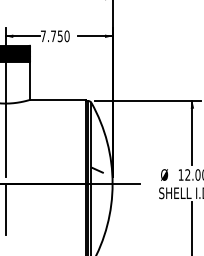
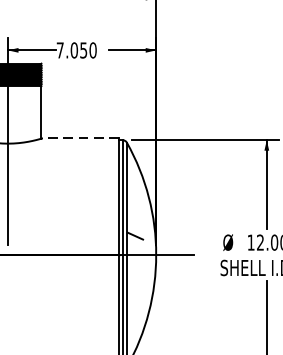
text: (53, 36) -> (74, 50), 7.750 -> 7.050
line: (58, 99) -> (81, 137), solid -> dashed
line: (5, 208) -> (7, 289), removed

